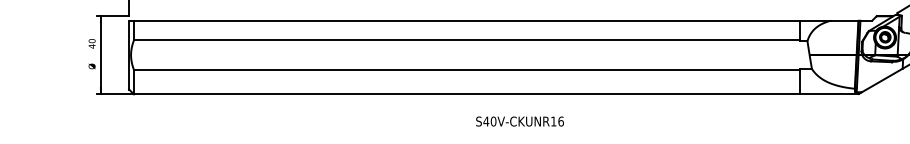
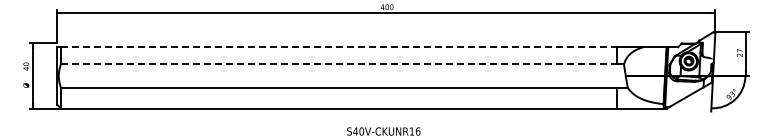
line: (467, 21) -> (339, 47), solid -> dashed
line: (467, 40) -> (339, 63), solid -> dashed

